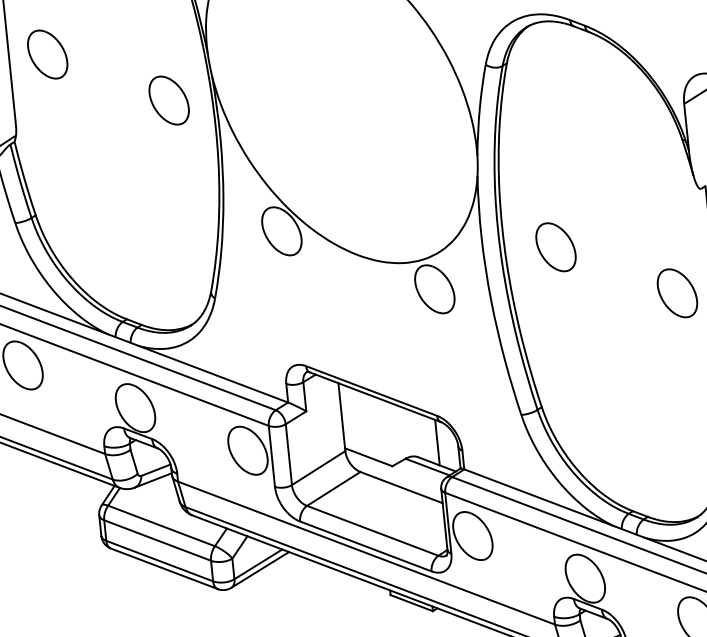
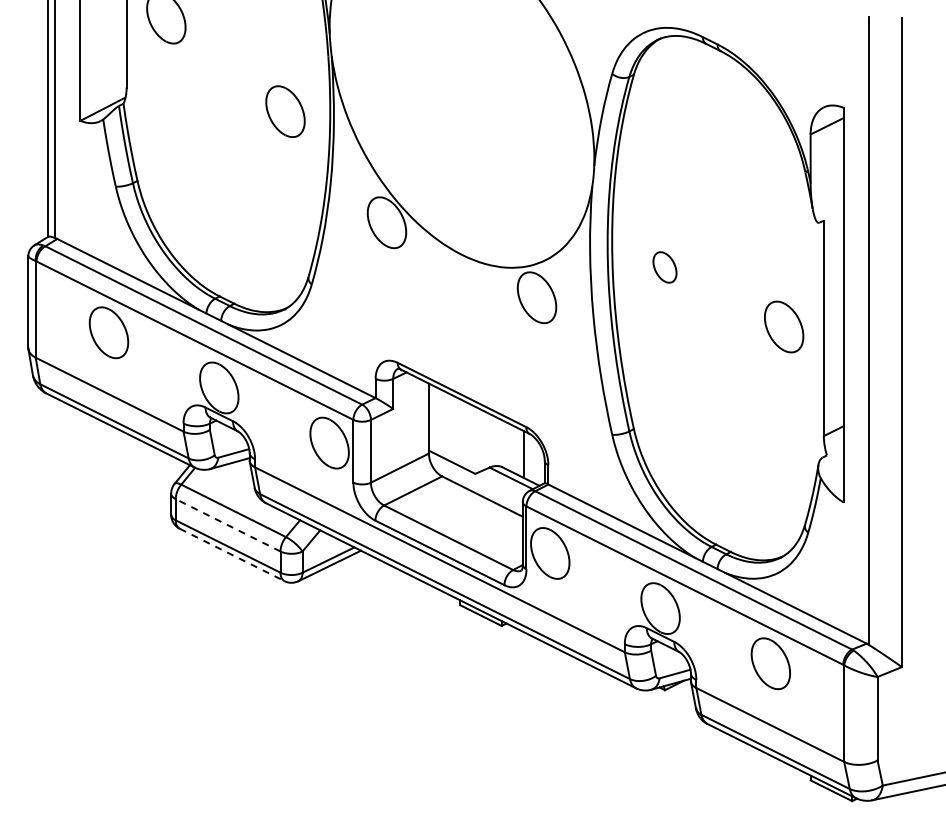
part: (169, 100) -> (285, 111), moved
part: (555, 247) -> (664, 267), size x0.6
line: (157, 540) -> (228, 525), solid -> dashed
line: (164, 568) -> (232, 554), solid -> dashed

